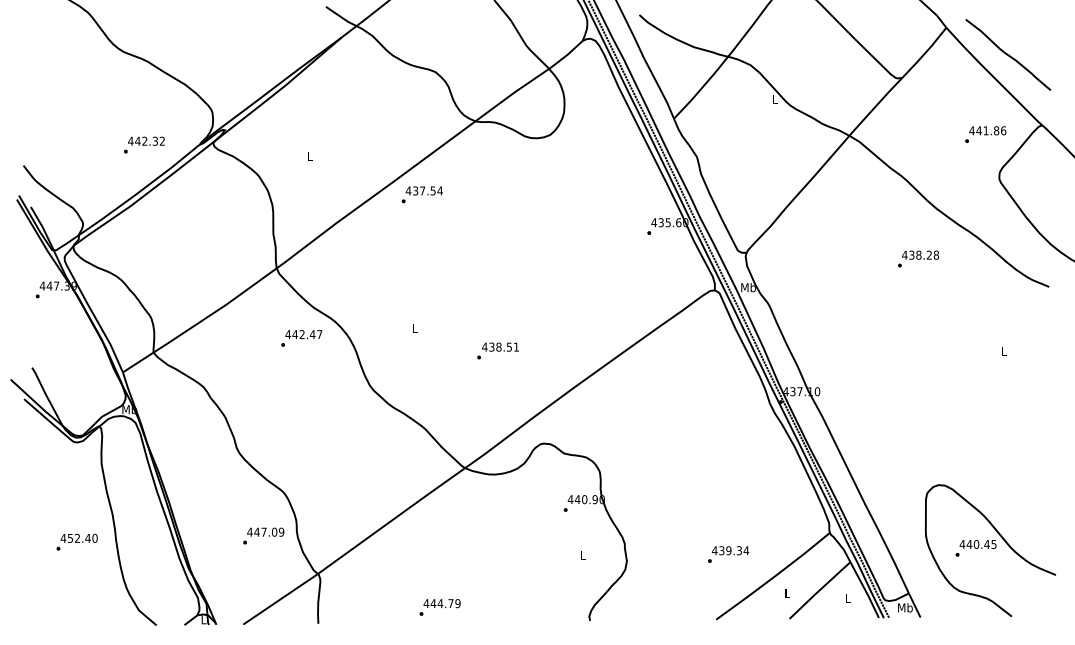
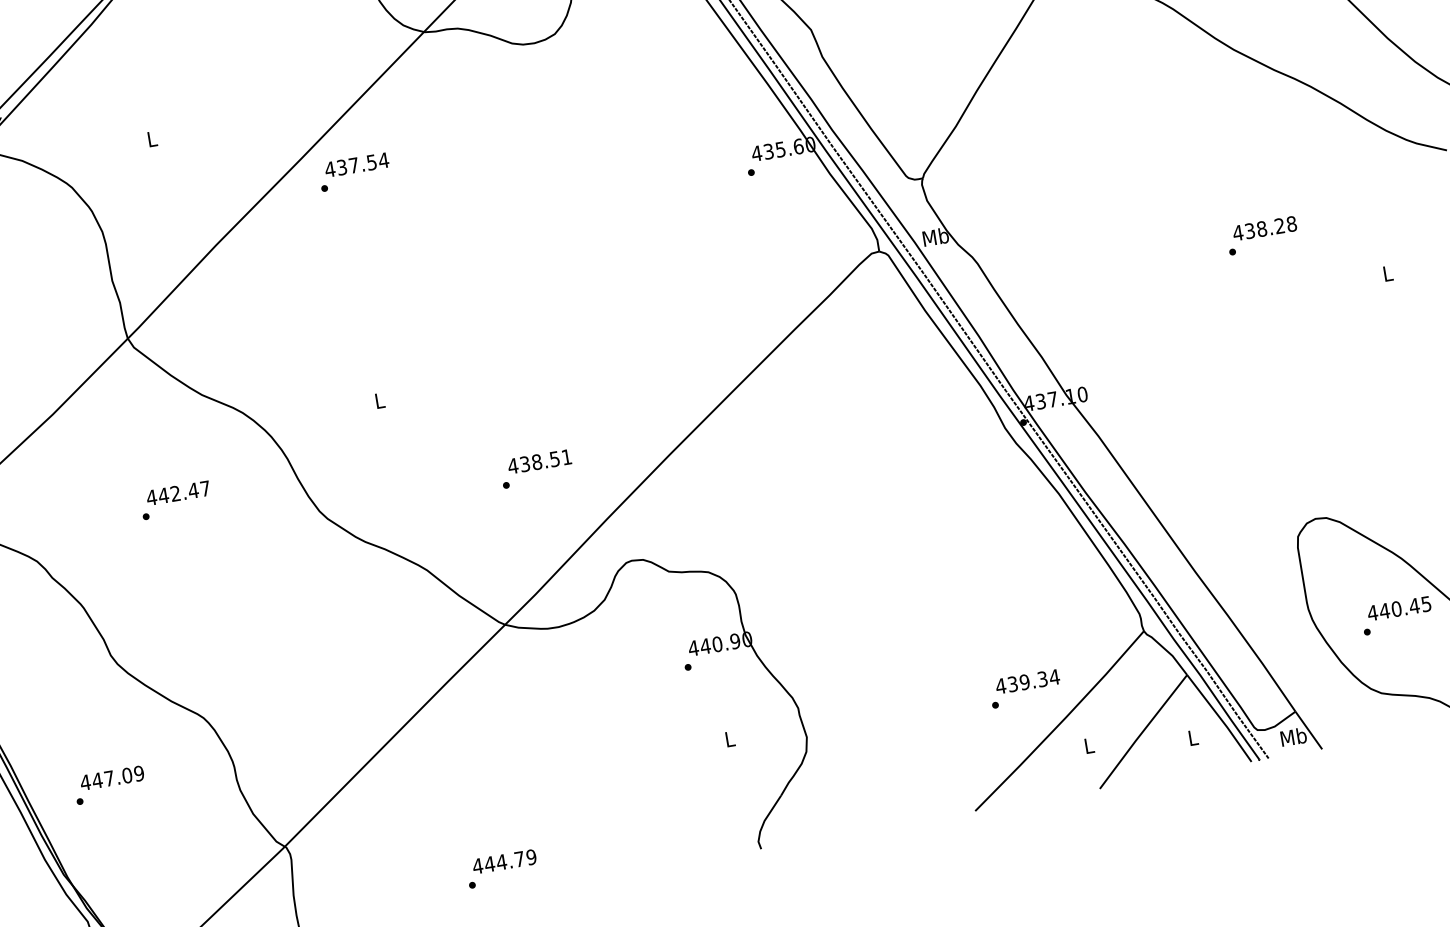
text: (918, 258) -> (1262, 234), moved
text: (301, 338) -> (175, 500), moved
text: (497, 350) -> (535, 468), moved
text: (263, 535) -> (109, 784), moved
text: (728, 554) -> (1025, 688), moved

